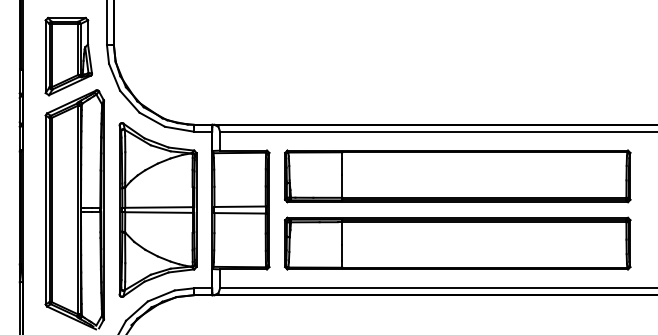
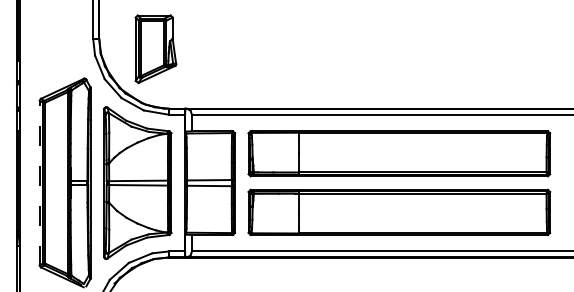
part: (68, 56) -> (155, 49), moved
line: (45, 209) -> (39, 182), solid -> dashed

